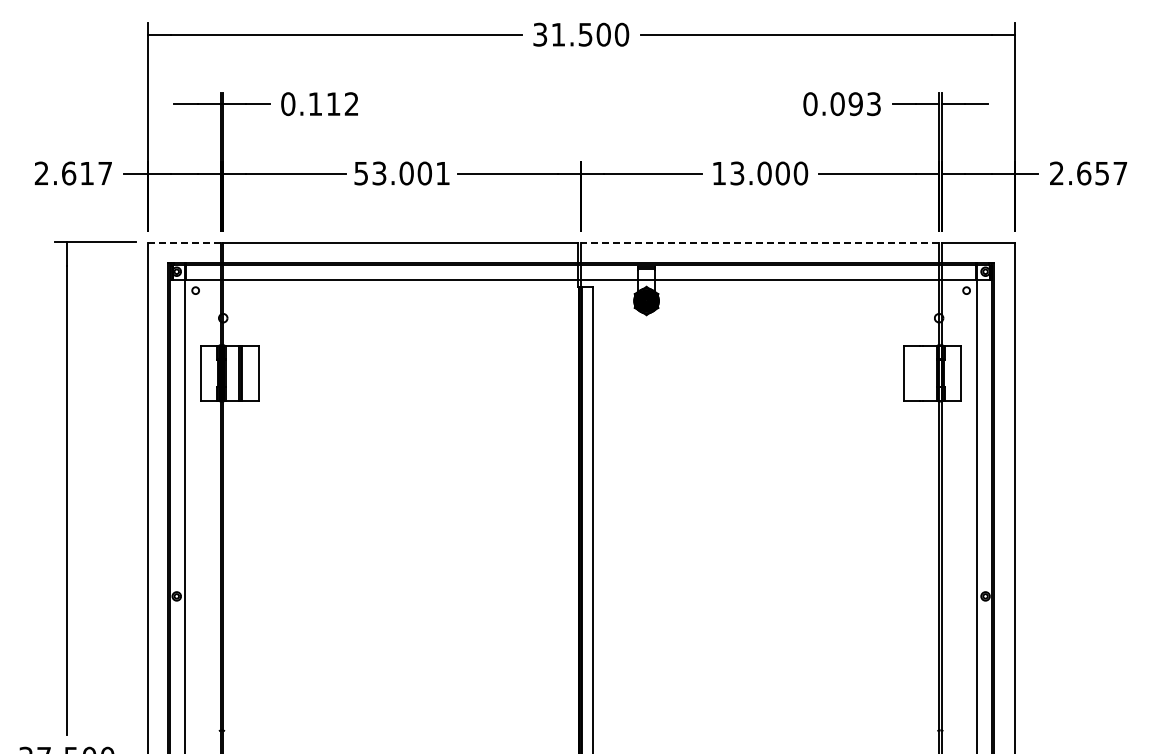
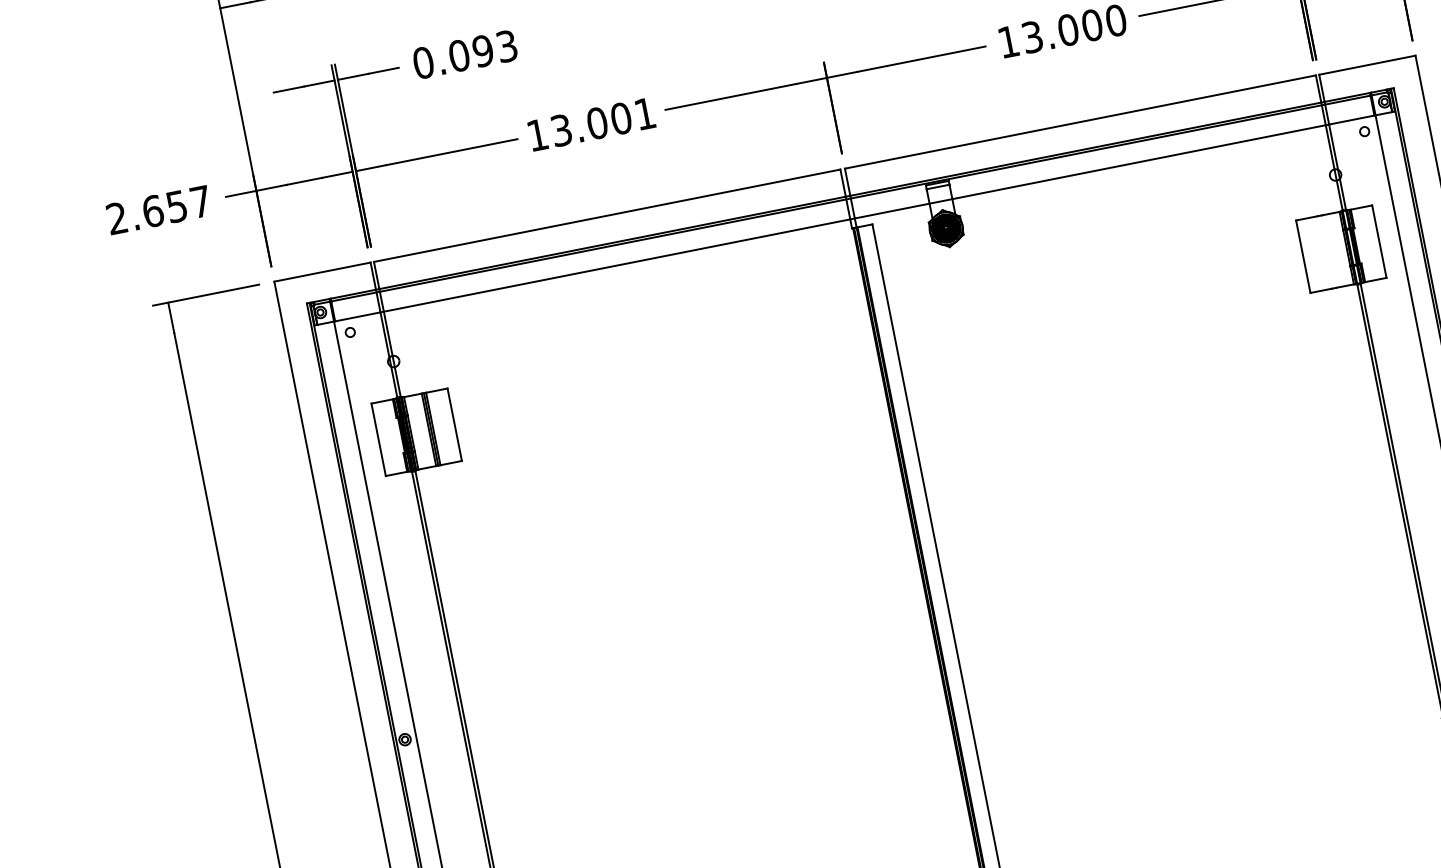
text: (333, 104) -> (483, 51), 0.112 -> 0.093
text: (86, 173) -> (176, 206), 2.617 -> 2.657
text: (360, 173) -> (536, 135), 53.001 -> 13.001
line: (184, 242) -> (323, 272), dashed -> solid
line: (760, 242) -> (1080, 121), dashed -> solid

